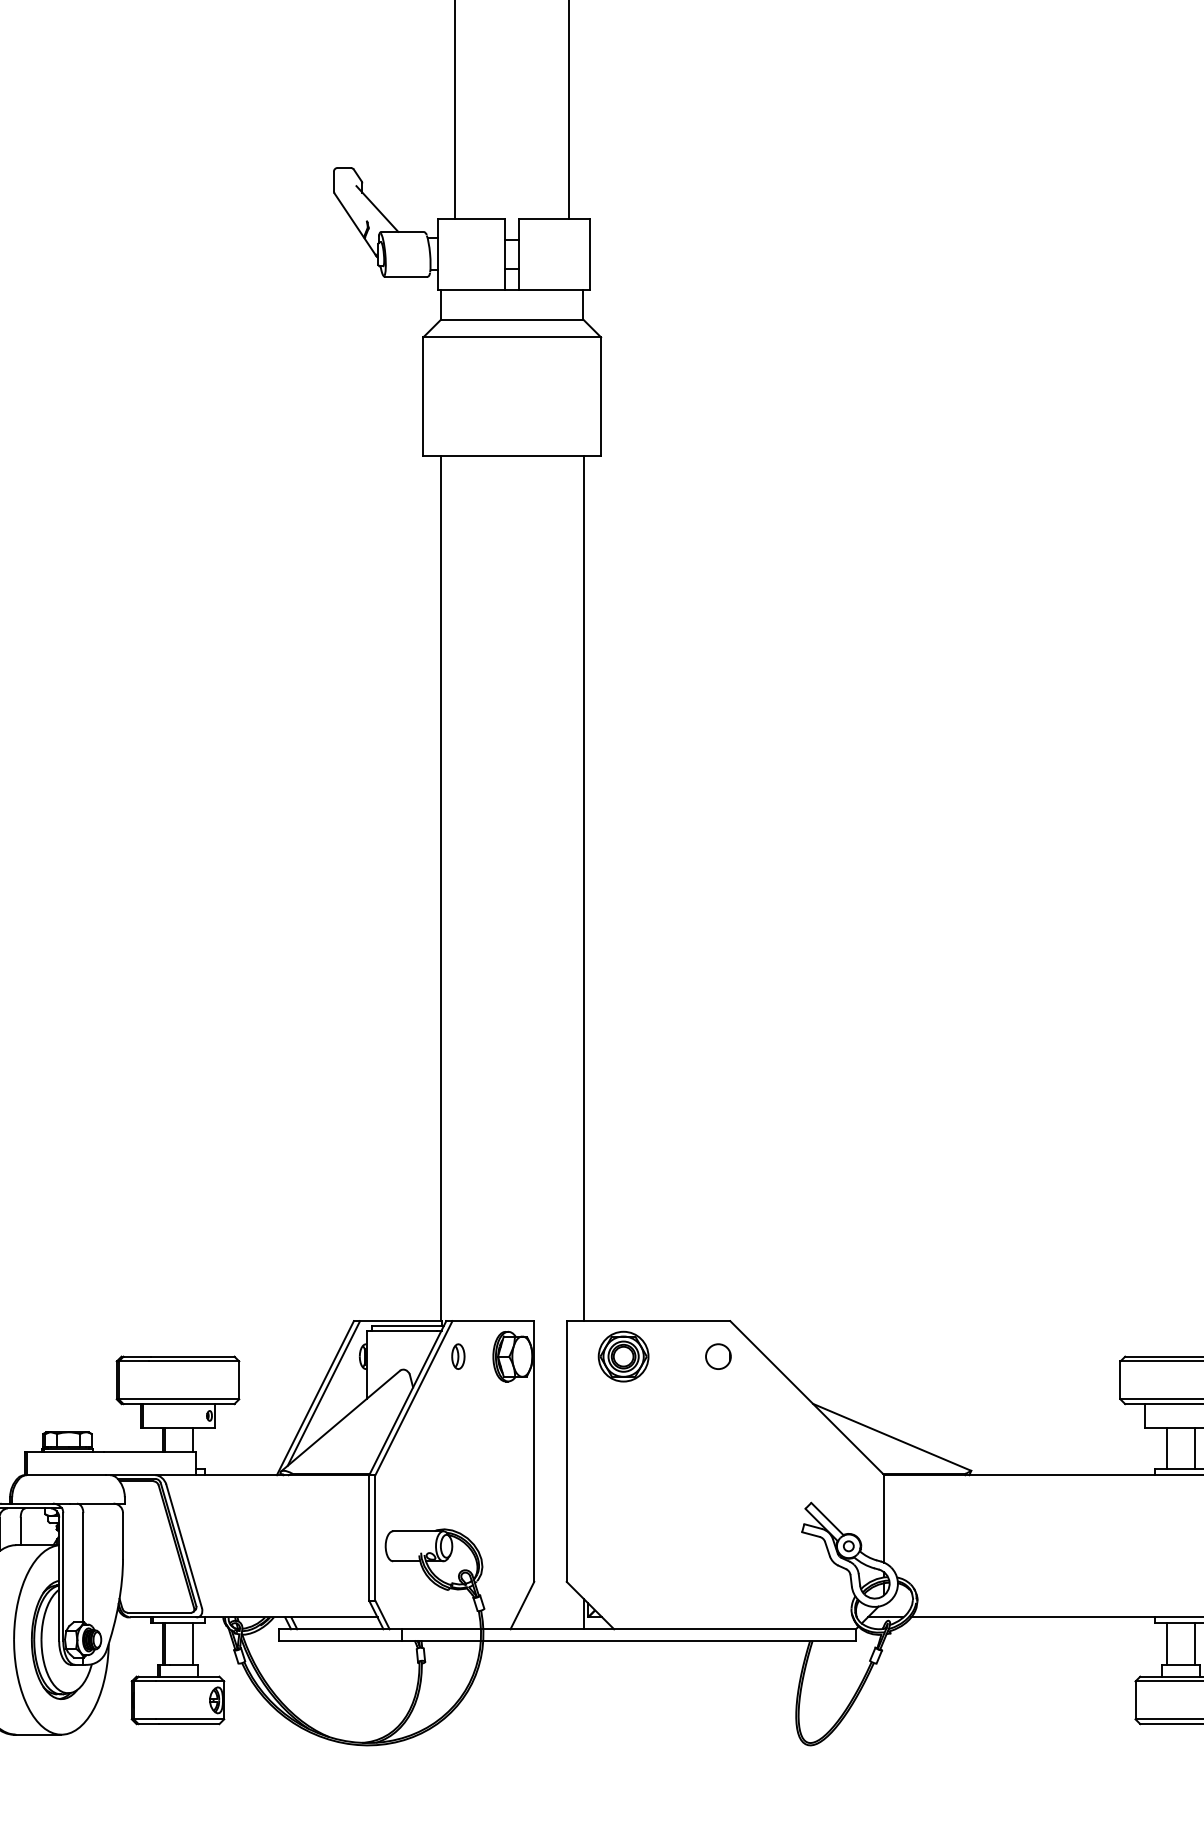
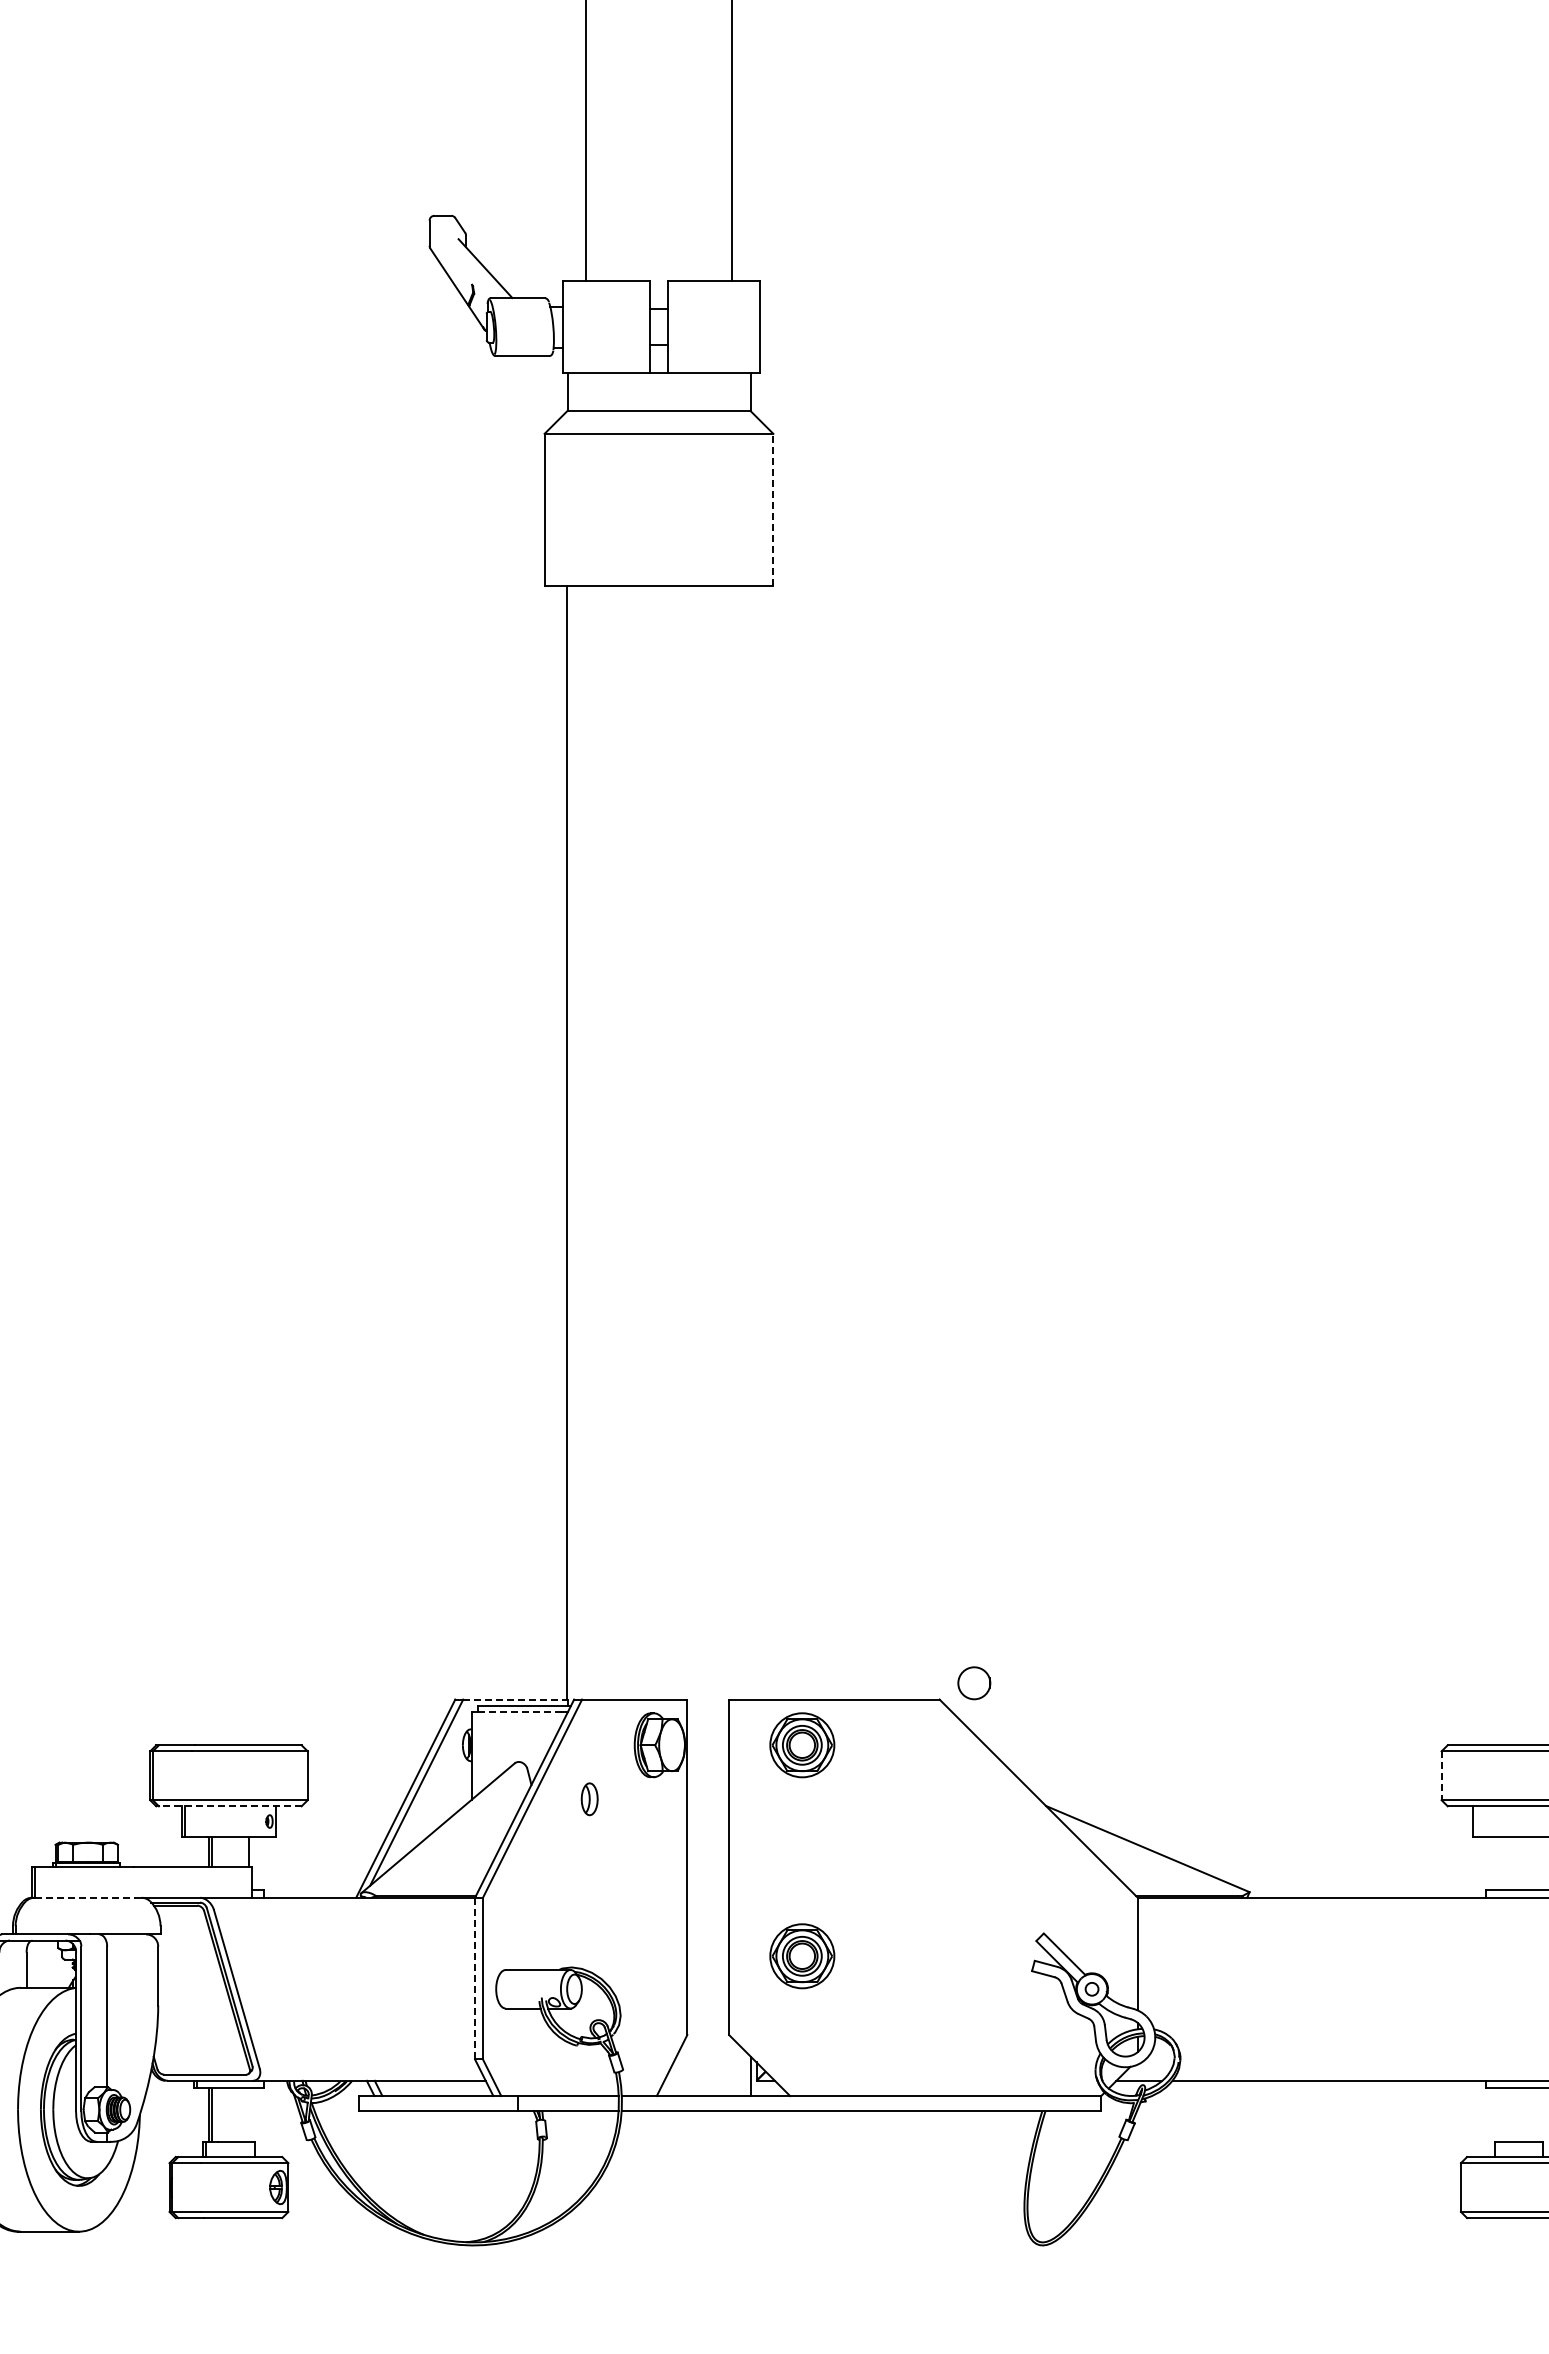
line: (601, 396) -> (773, 509), solid -> dashed
line: (583, 888) -> (750, 1142), removed
line: (400, 1321) -> (515, 1699), solid -> dashed
line: (404, 1330) -> (520, 1711), solid -> dashed
part: (458, 1356) -> (589, 1799), moved
circle: (718, 1356) -> (974, 1683), moved
line: (1120, 1380) -> (1441, 1776), solid -> dashed
line: (178, 1404) -> (229, 1806), solid -> dashed
line: (1166, 1448) -> (1500, 1863), removed
line: (1195, 1448) -> (1537, 1863), removed
line: (66, 1474) -> (85, 1897), solid -> dashed
part: (623, 1520) -> (802, 1956), added
line: (369, 1537) -> (475, 1978), solid -> dashed
line: (193, 1643) -> (248, 2114), removed
line: (1166, 1643) -> (1500, 2114), removed
line: (1195, 1643) -> (1537, 2114), removed

